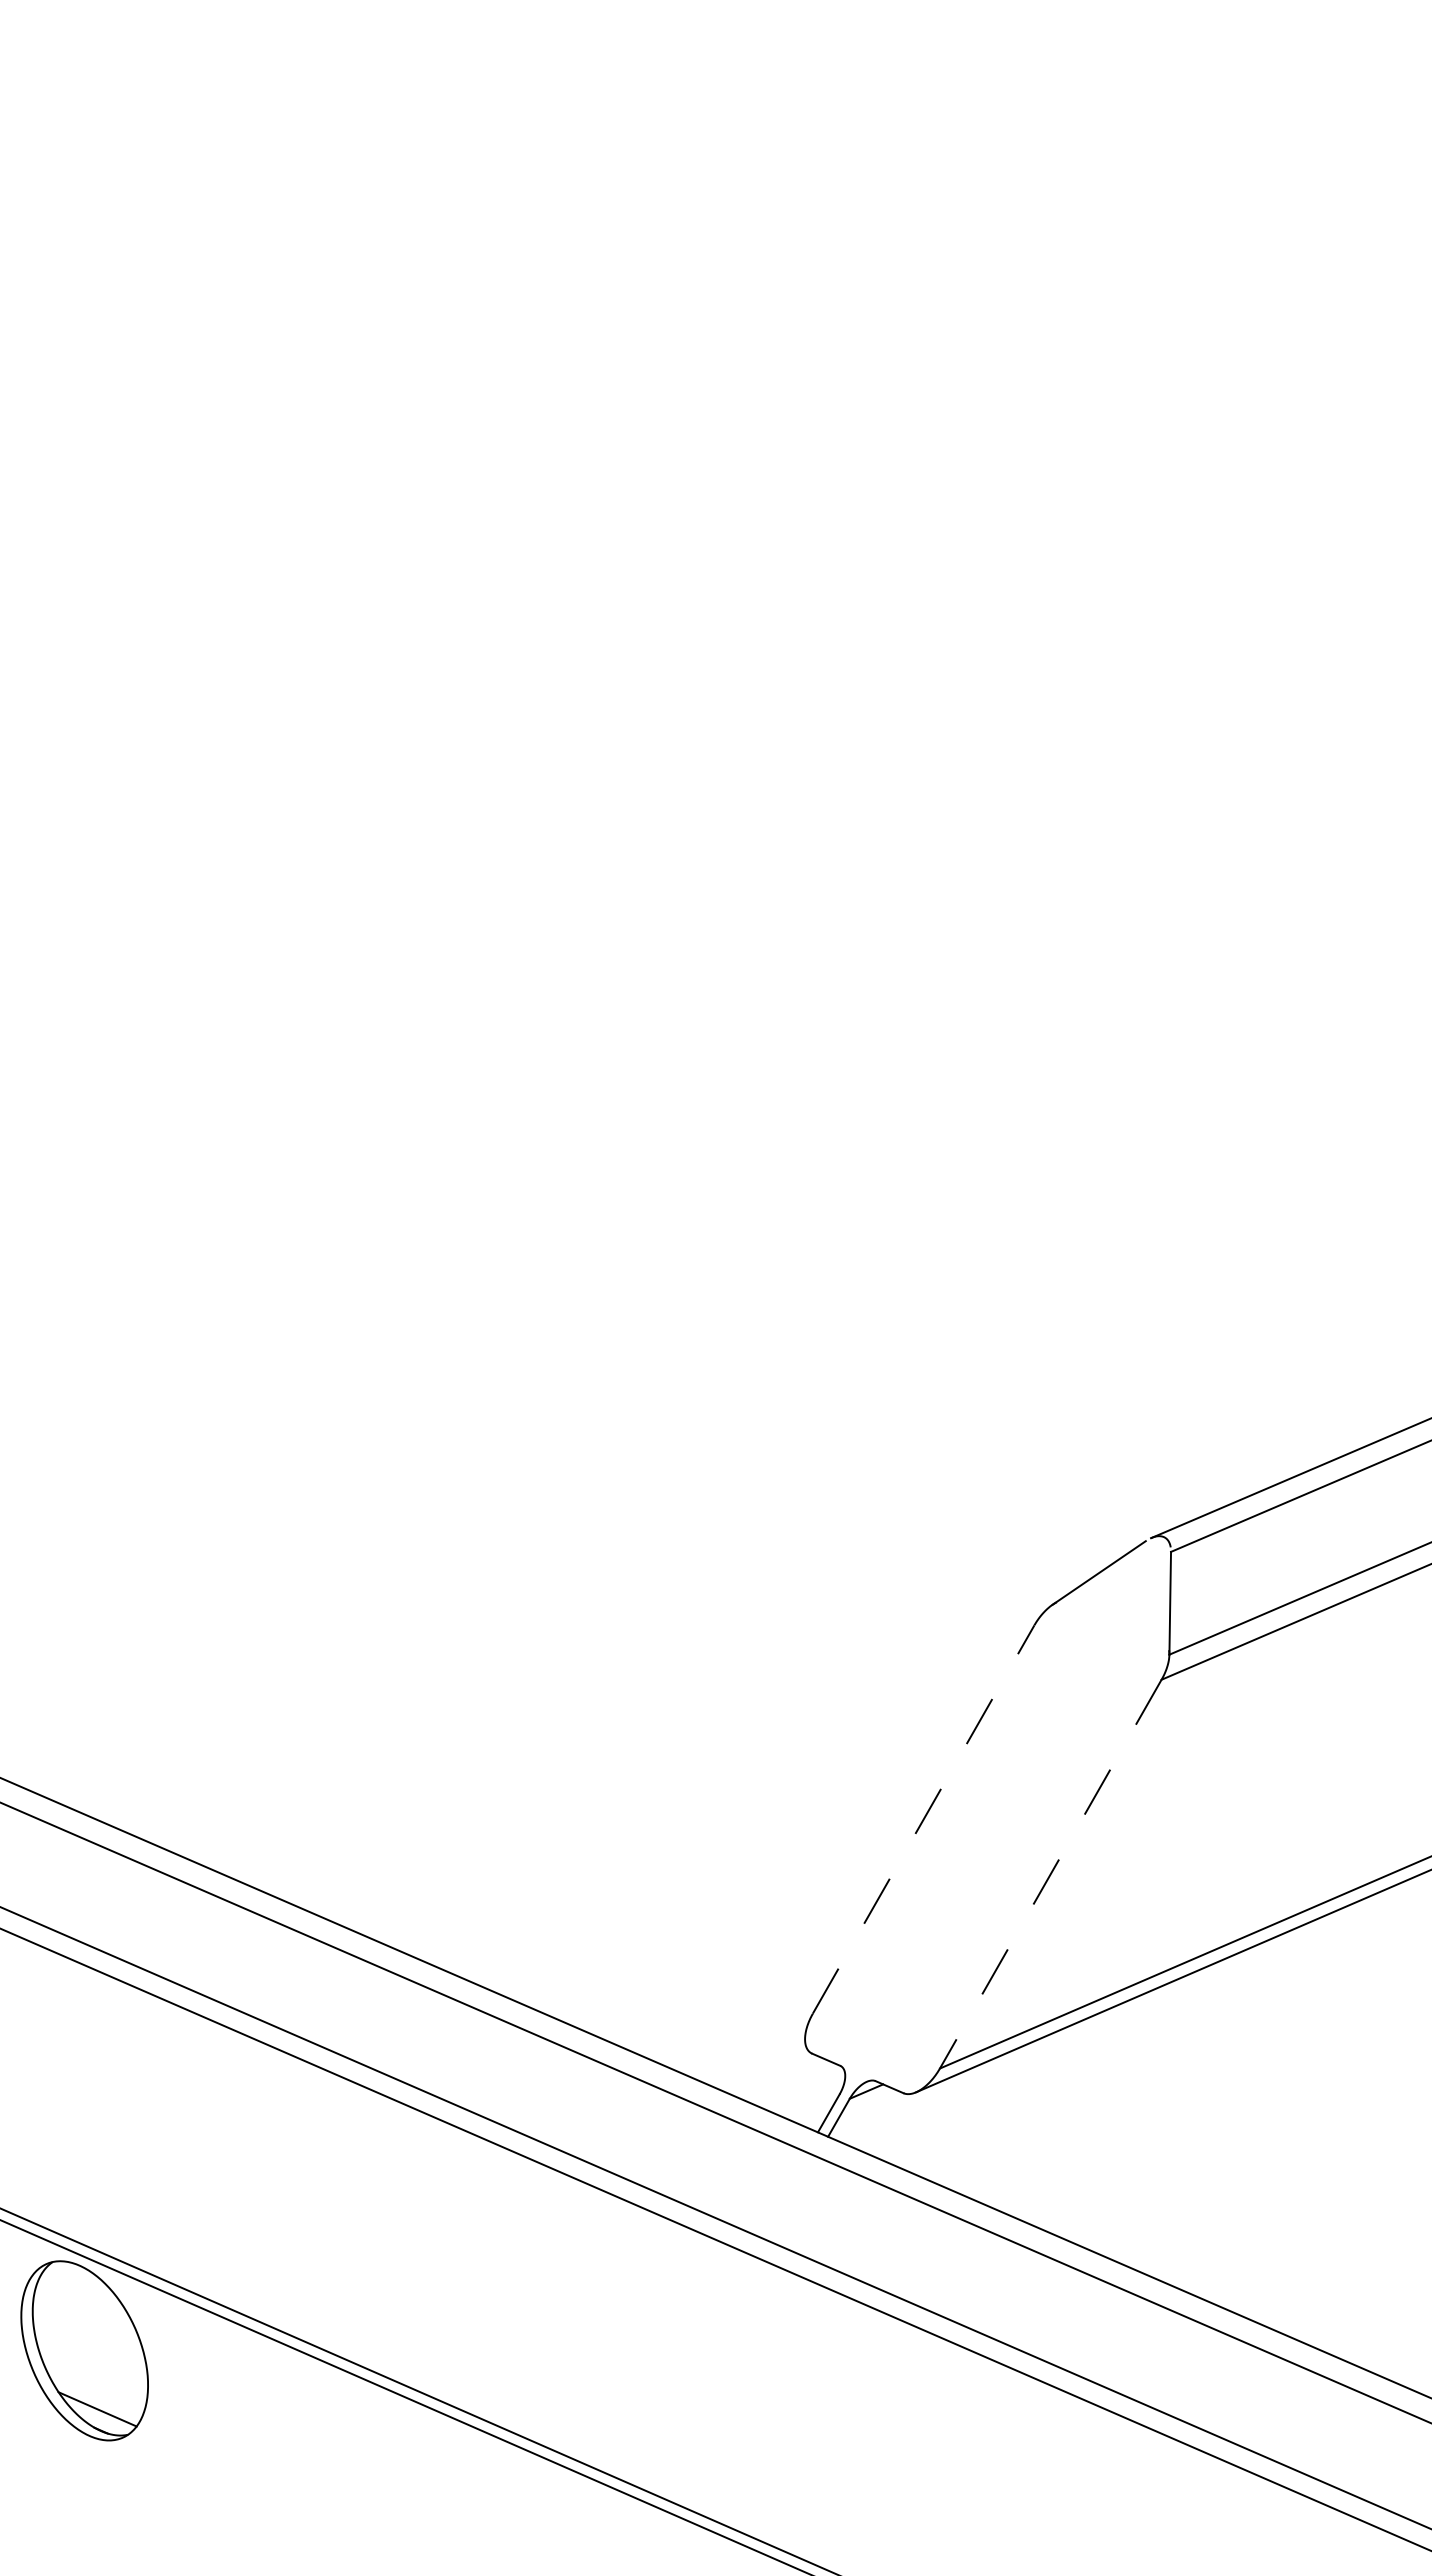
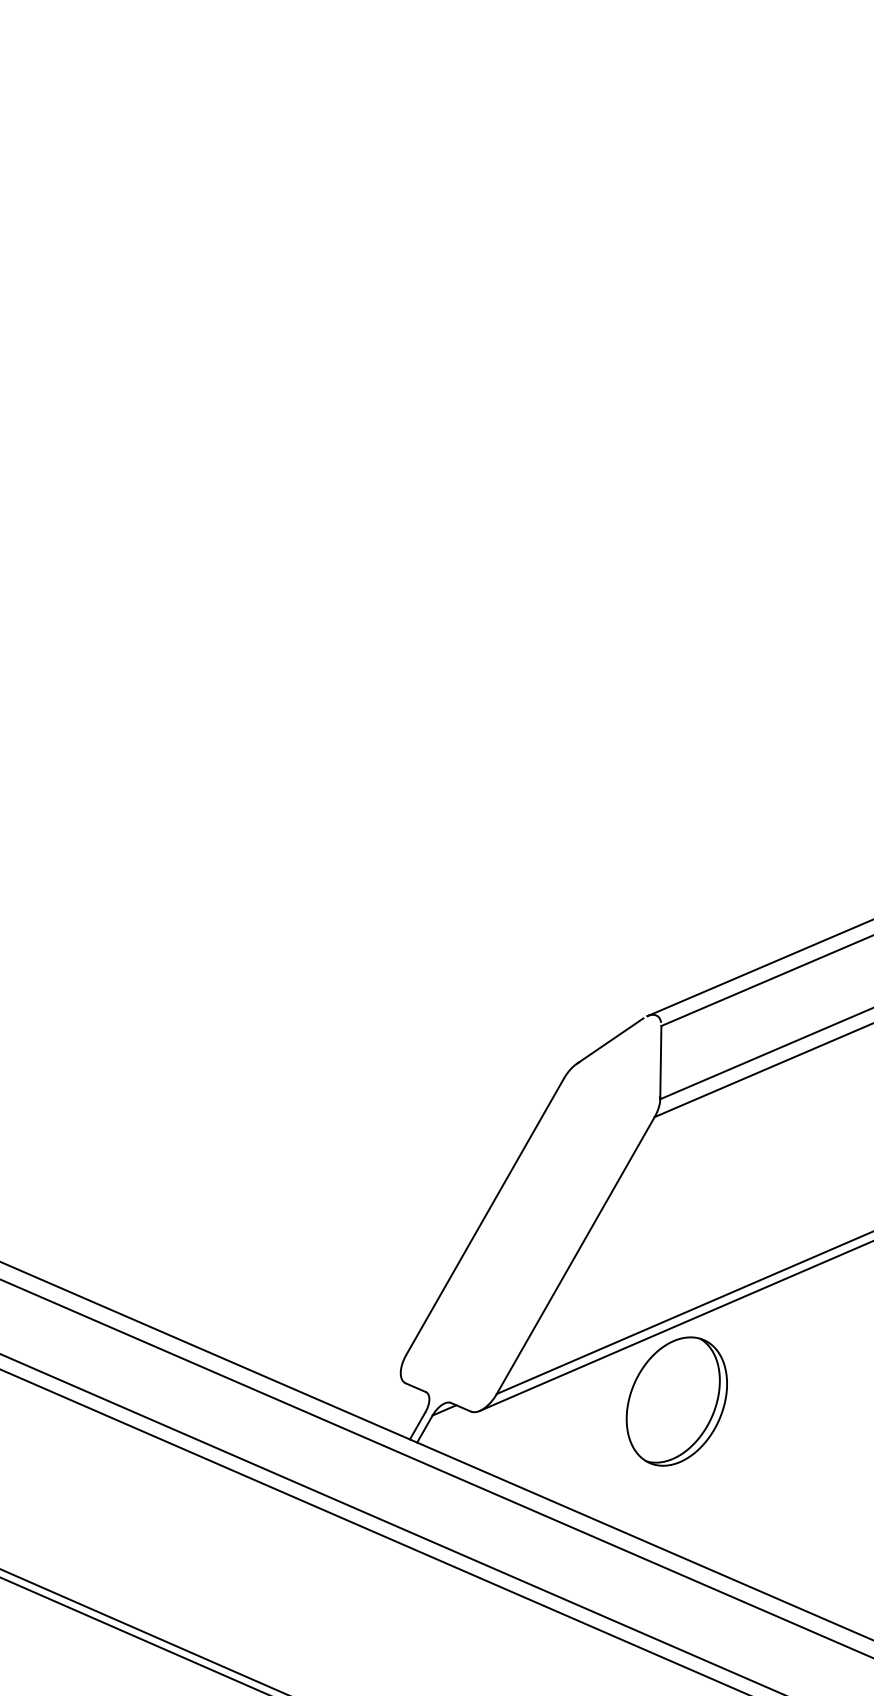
line: (923, 1819) -> (485, 1216), dashed -> solid
line: (1050, 1874) -> (575, 1255), dashed -> solid
part: (1192, 2079) -> (676, 1401), added

